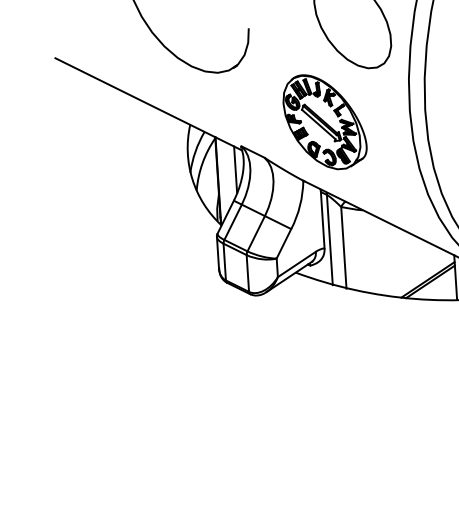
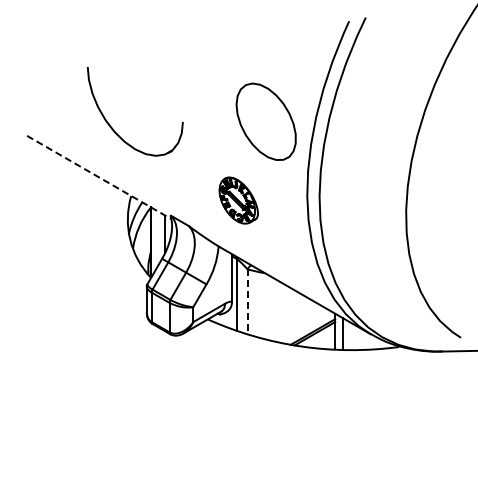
line: (149, 104) -> (99, 177), solid -> dashed
part: (324, 121) -> (238, 200), size x0.6
line: (343, 248) -> (247, 302), solid -> dashed

